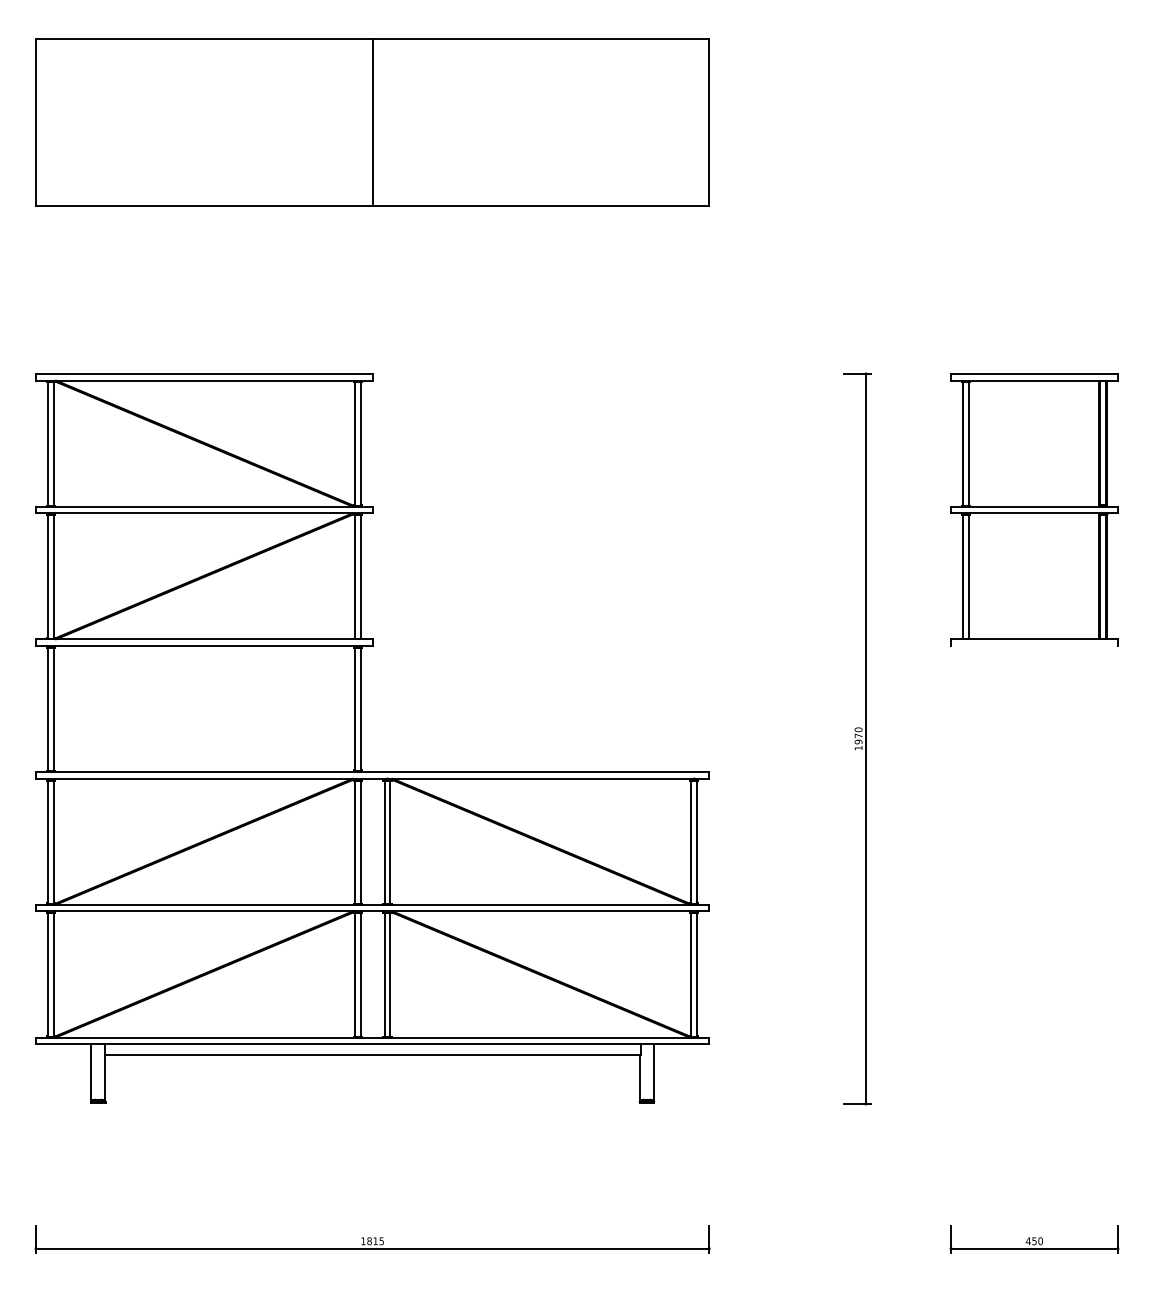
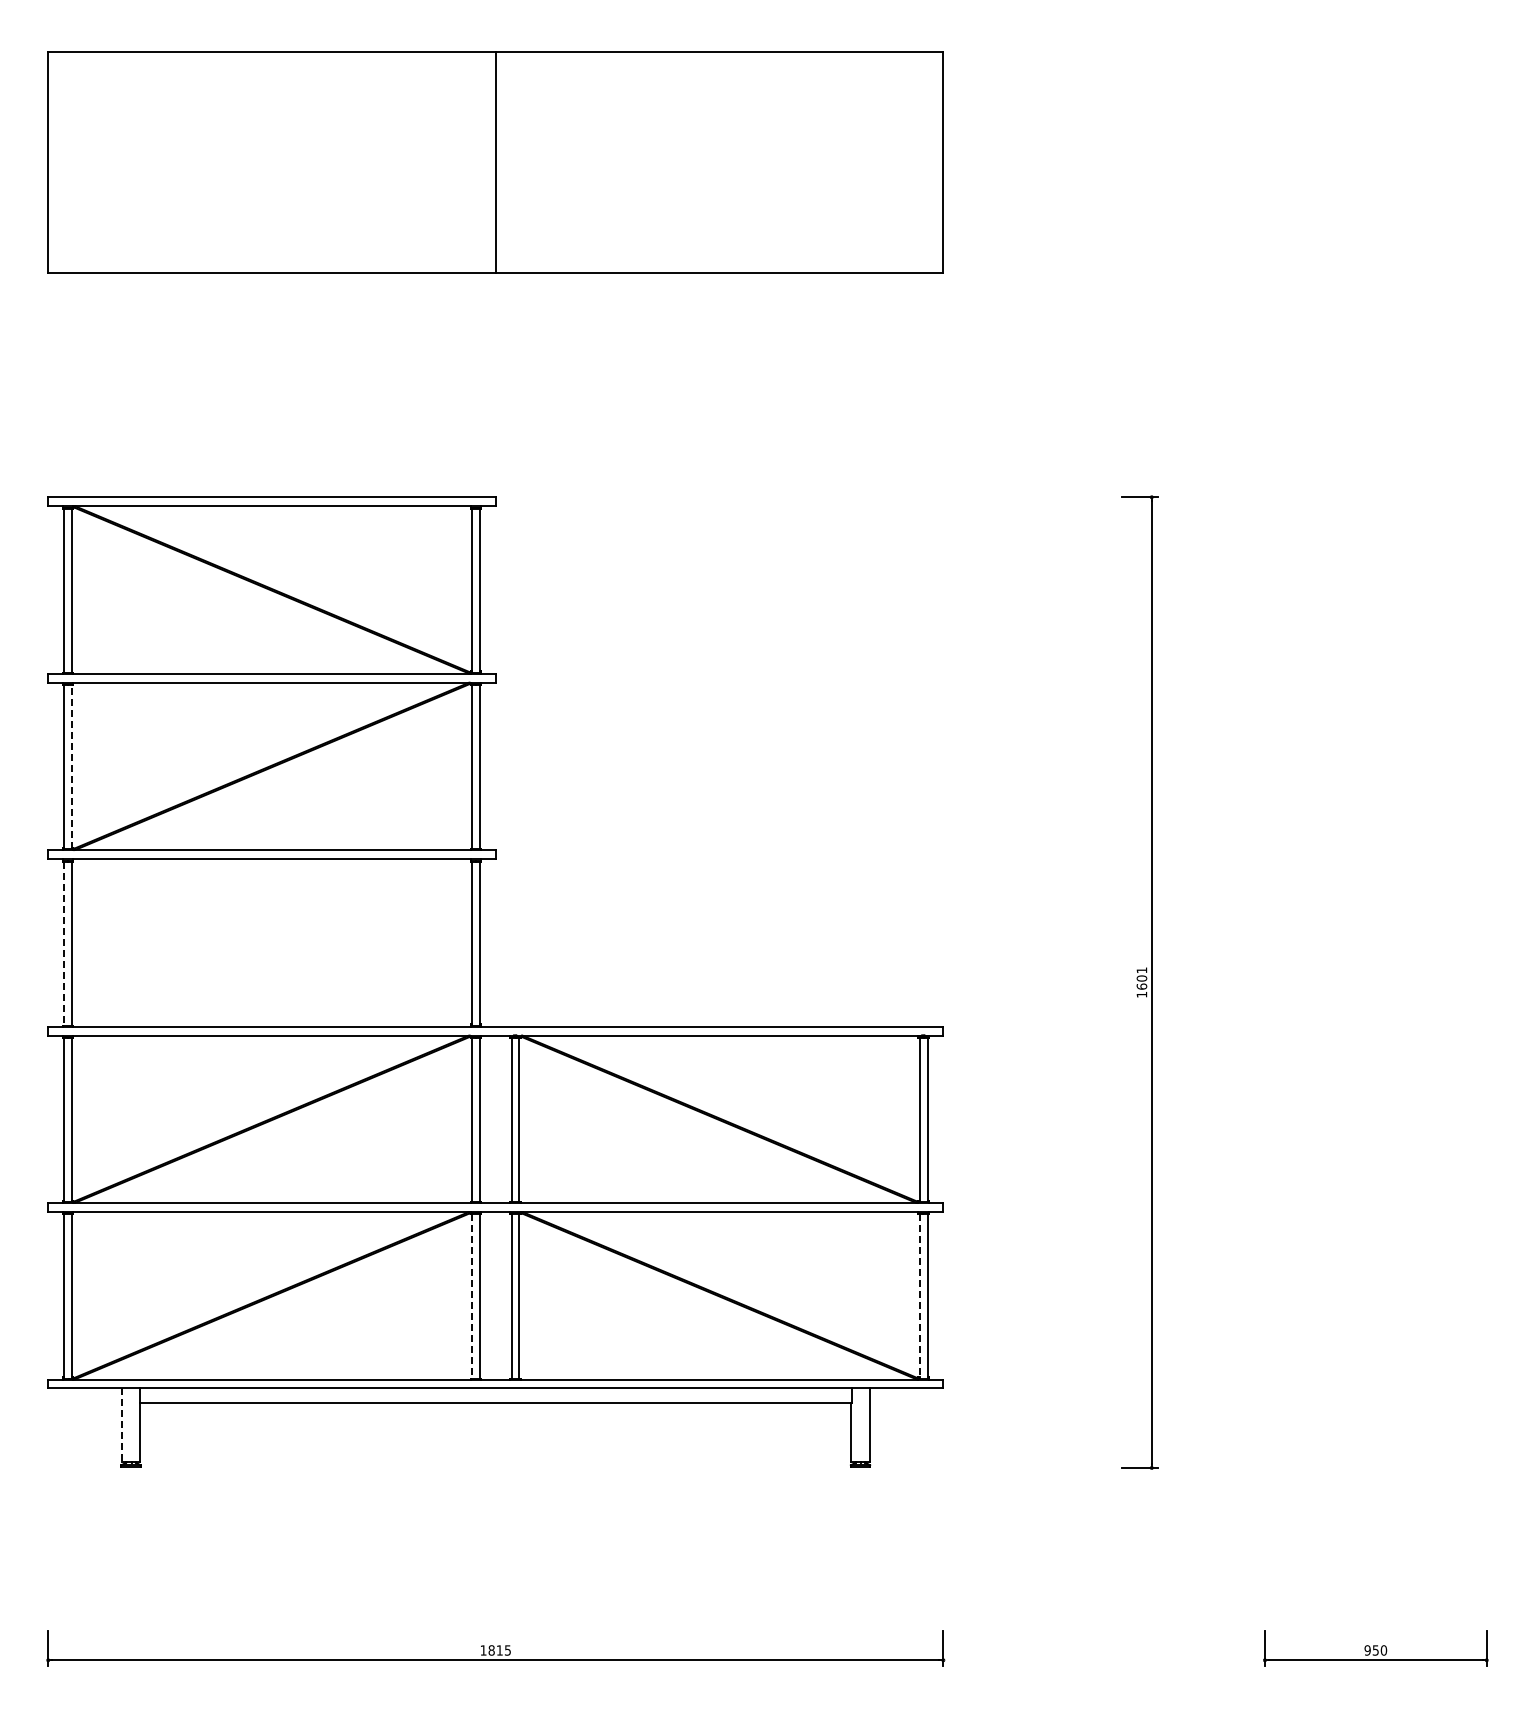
part: (1034, 509) -> (1375, 677), removed
line: (53, 576) -> (71, 766), solid -> dashed
line: (48, 710) -> (64, 944), solid -> dashed
text: (858, 735) -> (1141, 978), 1970 -> 1601
line: (355, 975) -> (472, 1296), solid -> dashed
line: (691, 975) -> (919, 1296), solid -> dashed
line: (91, 1072) -> (121, 1425), solid -> dashed
text: (1028, 1241) -> (1367, 1650), 450 -> 950

